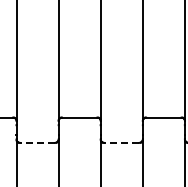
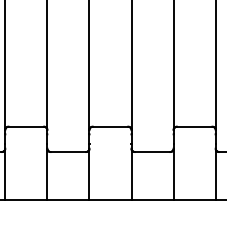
line: (37, 143) -> (68, 152), dashed -> solid
line: (121, 143) -> (152, 152), dashed -> solid

